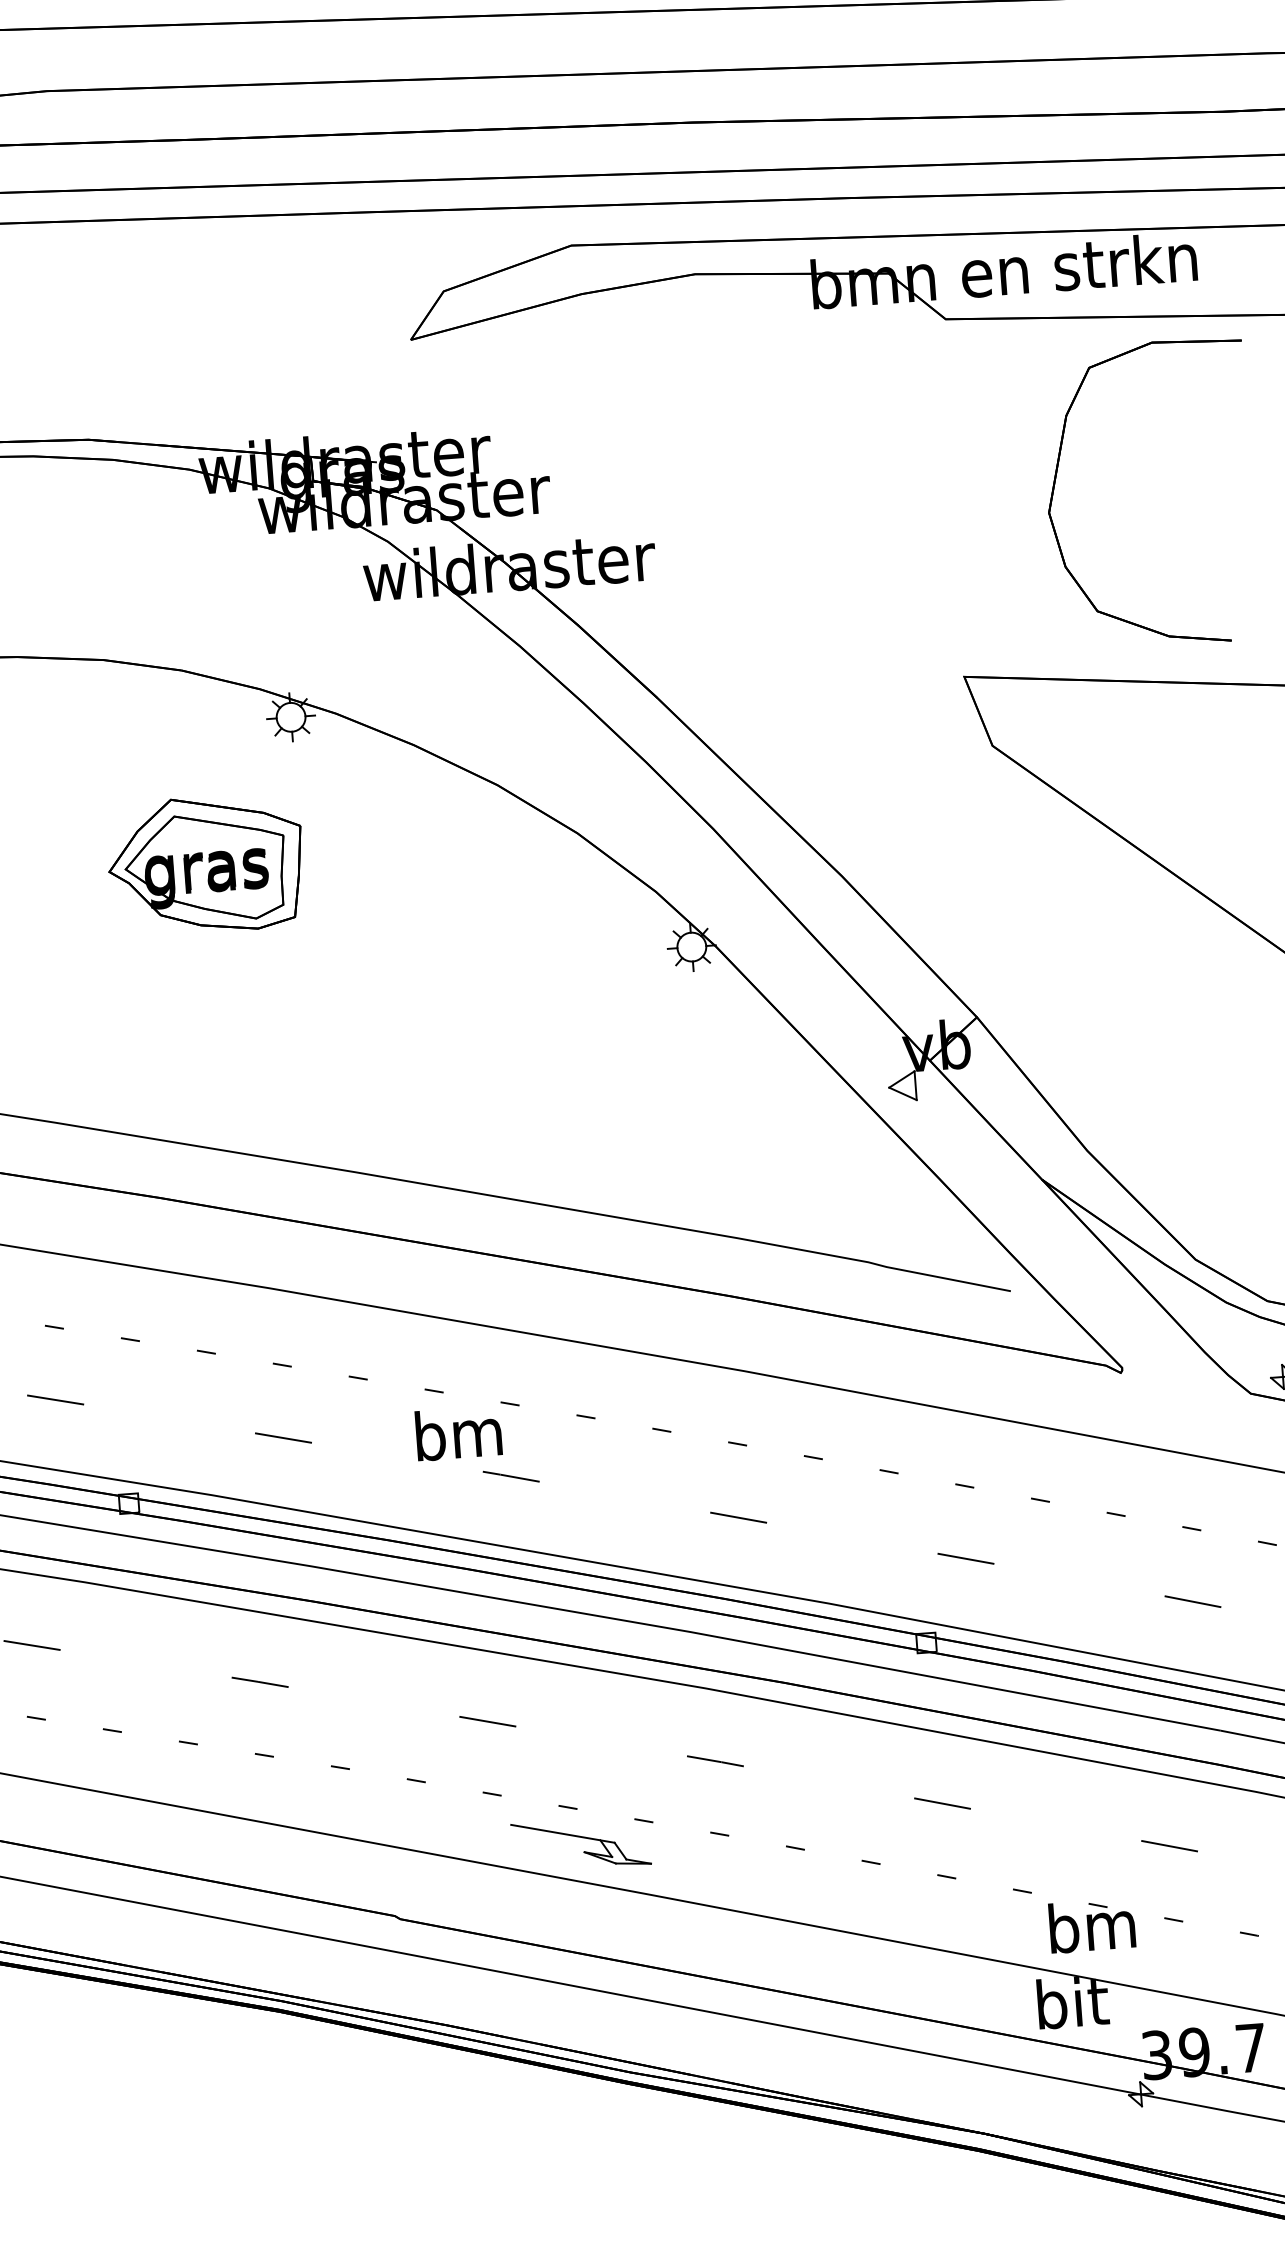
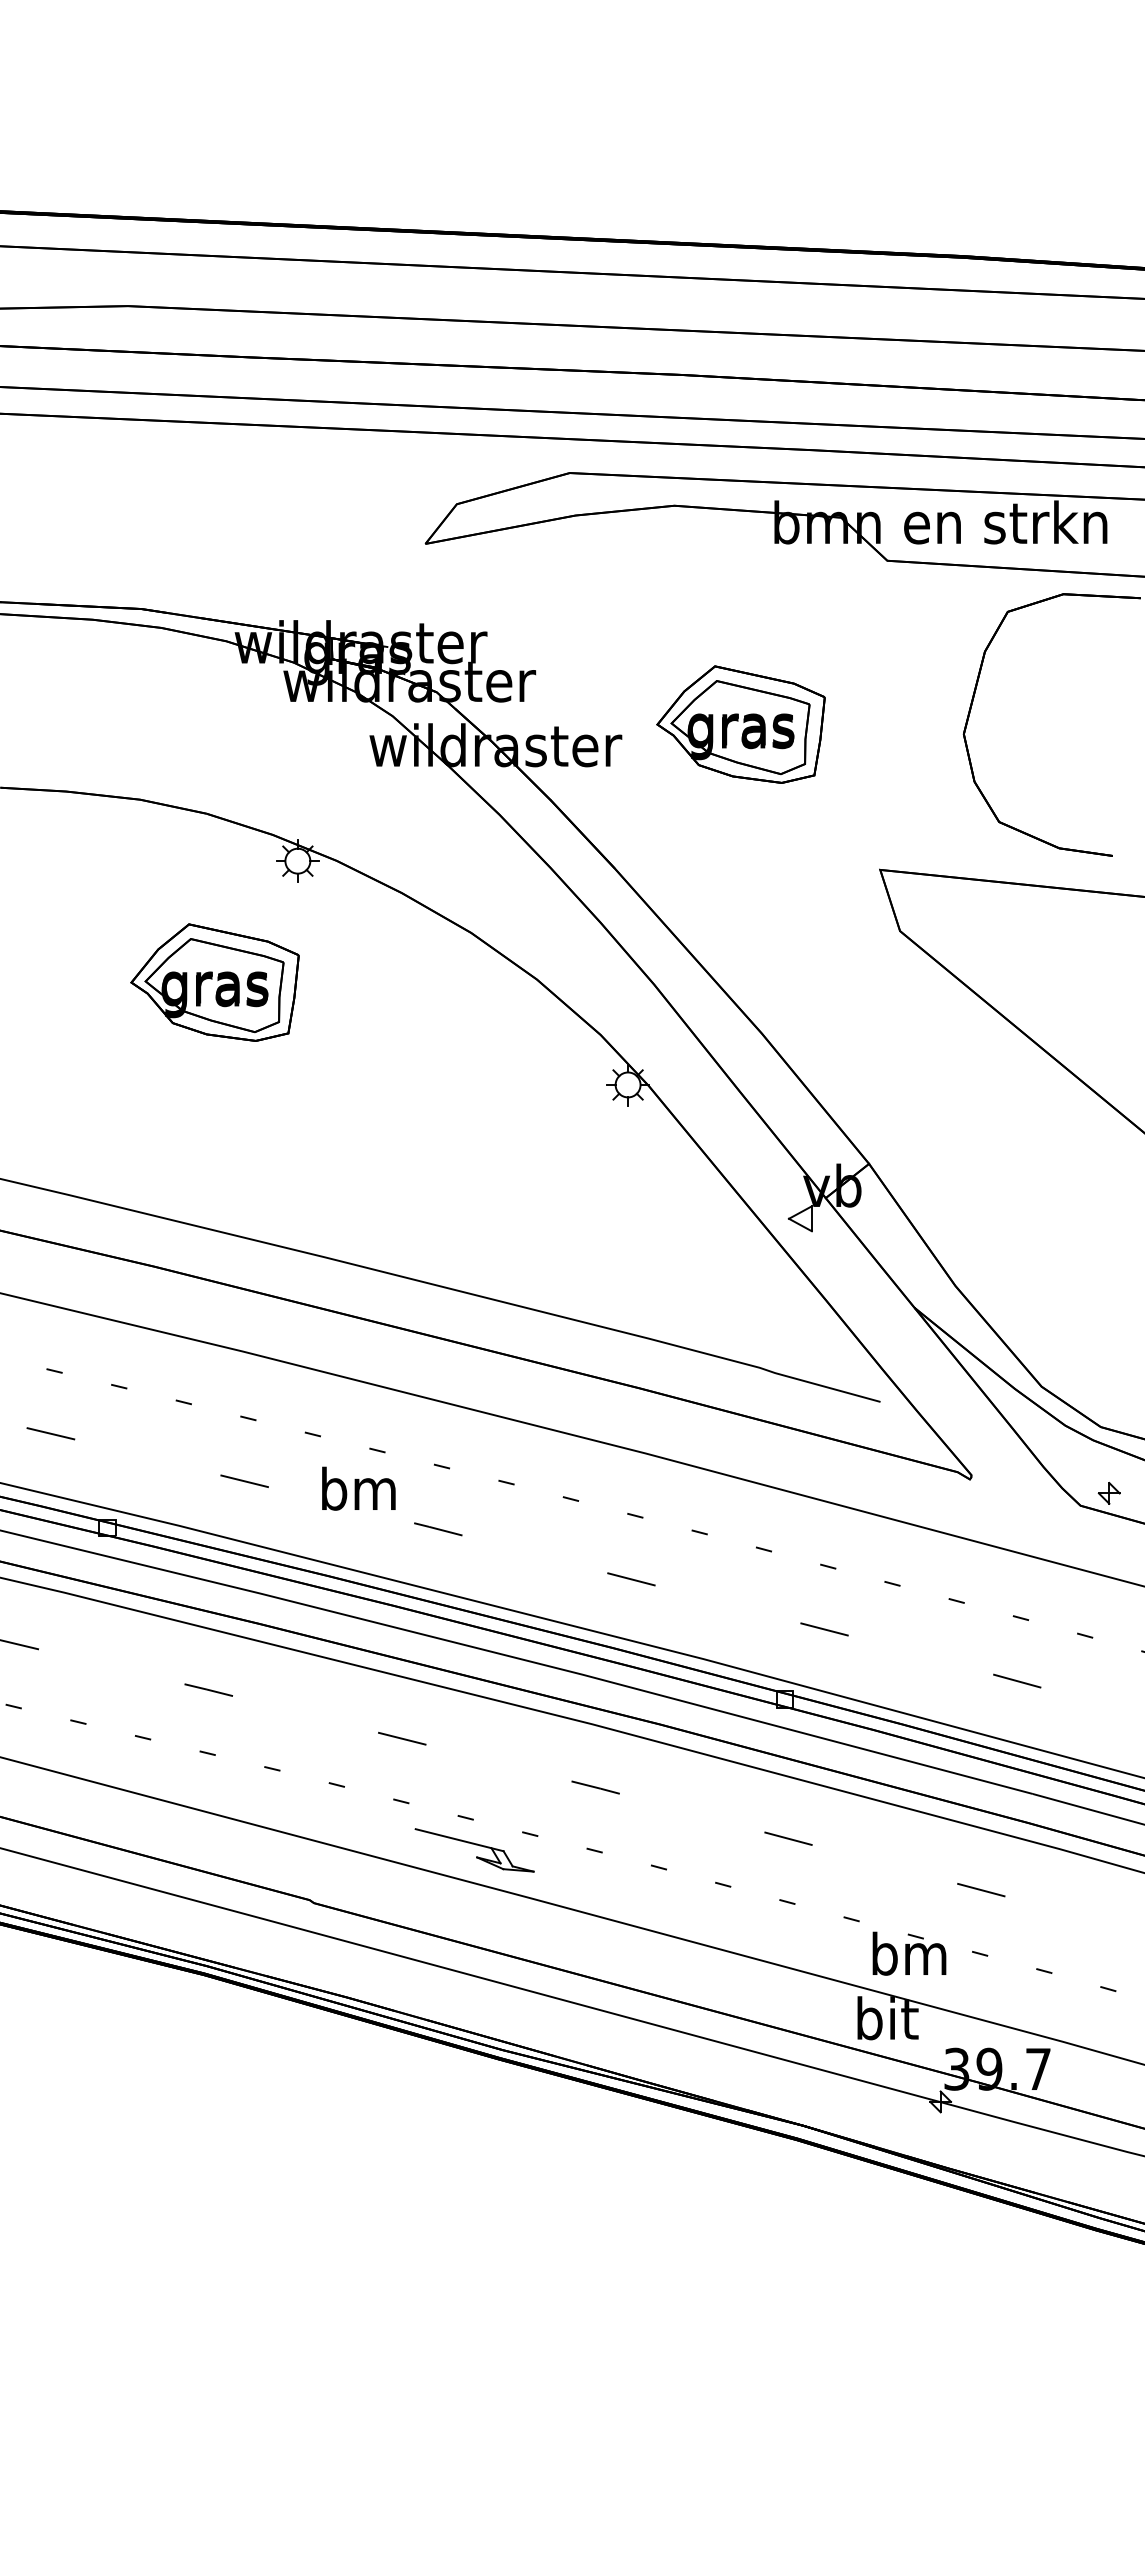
part: (790, 521) -> (740, 724), added
text: (458, 1433) -> (358, 1488), moved

